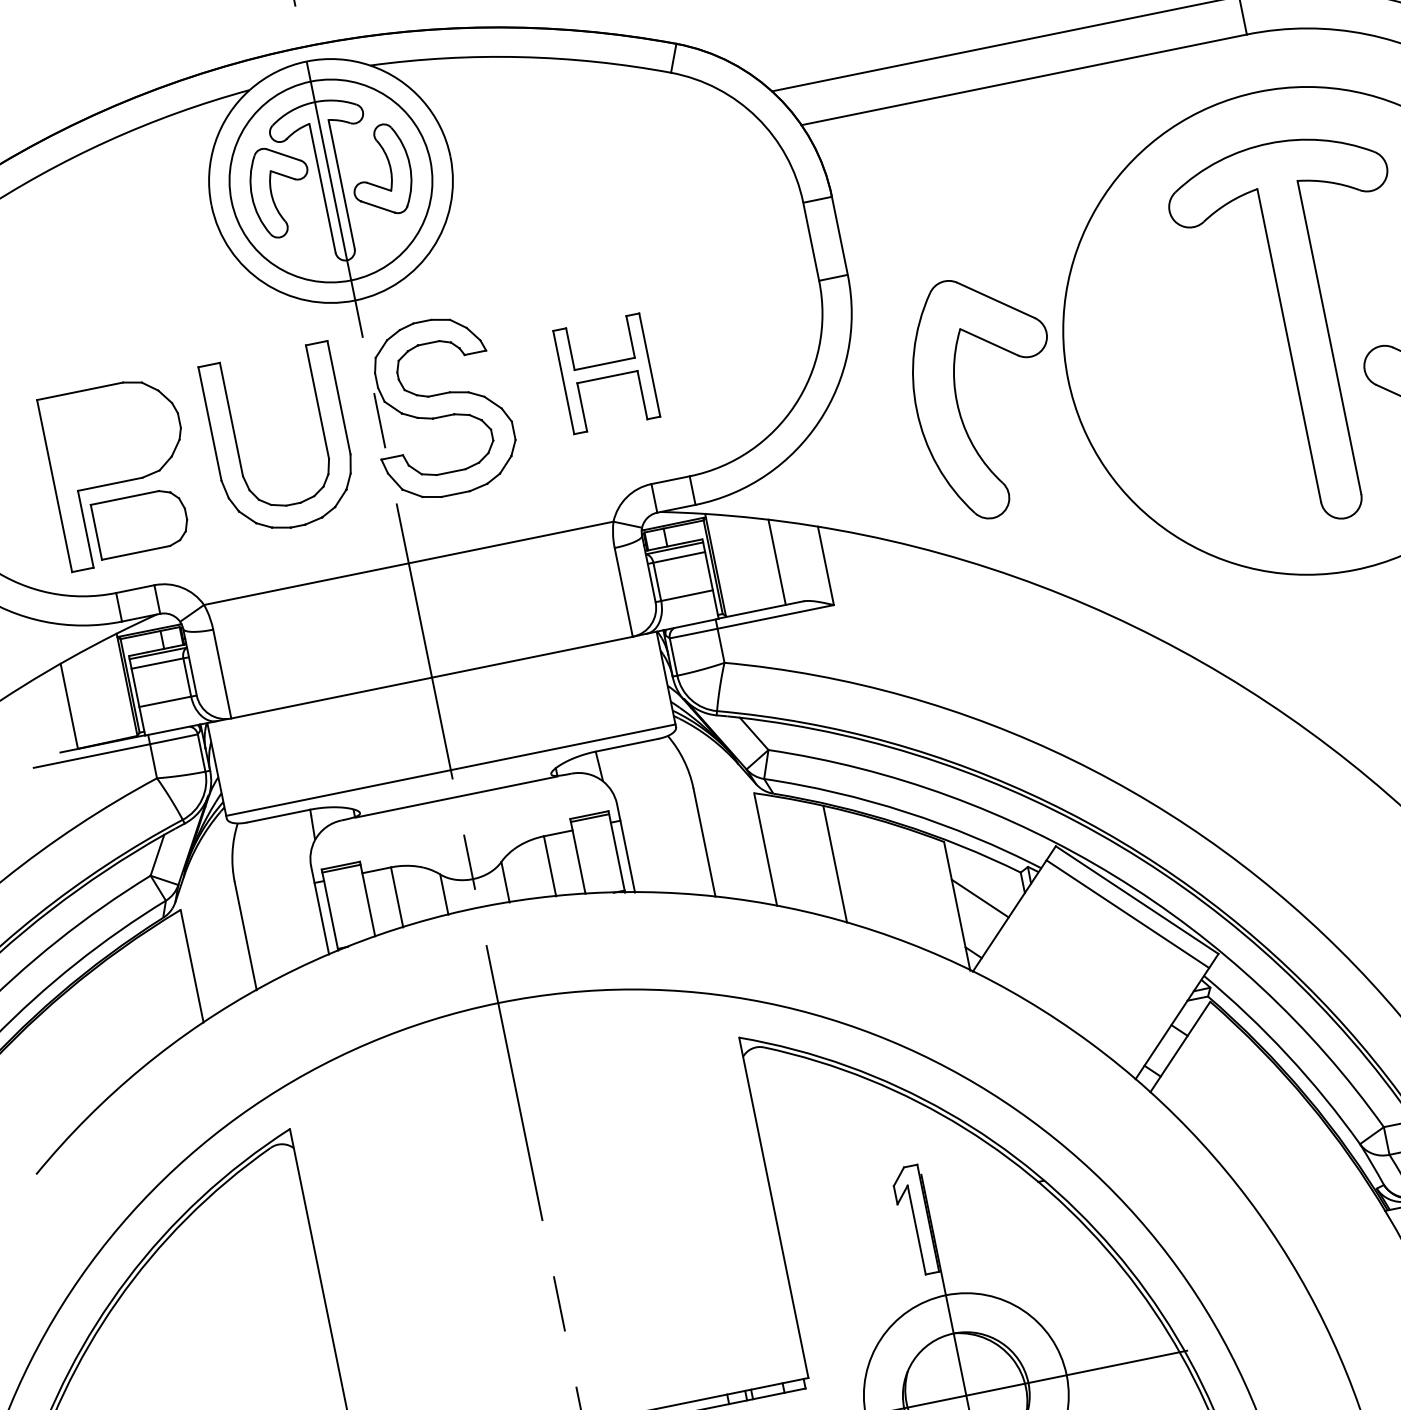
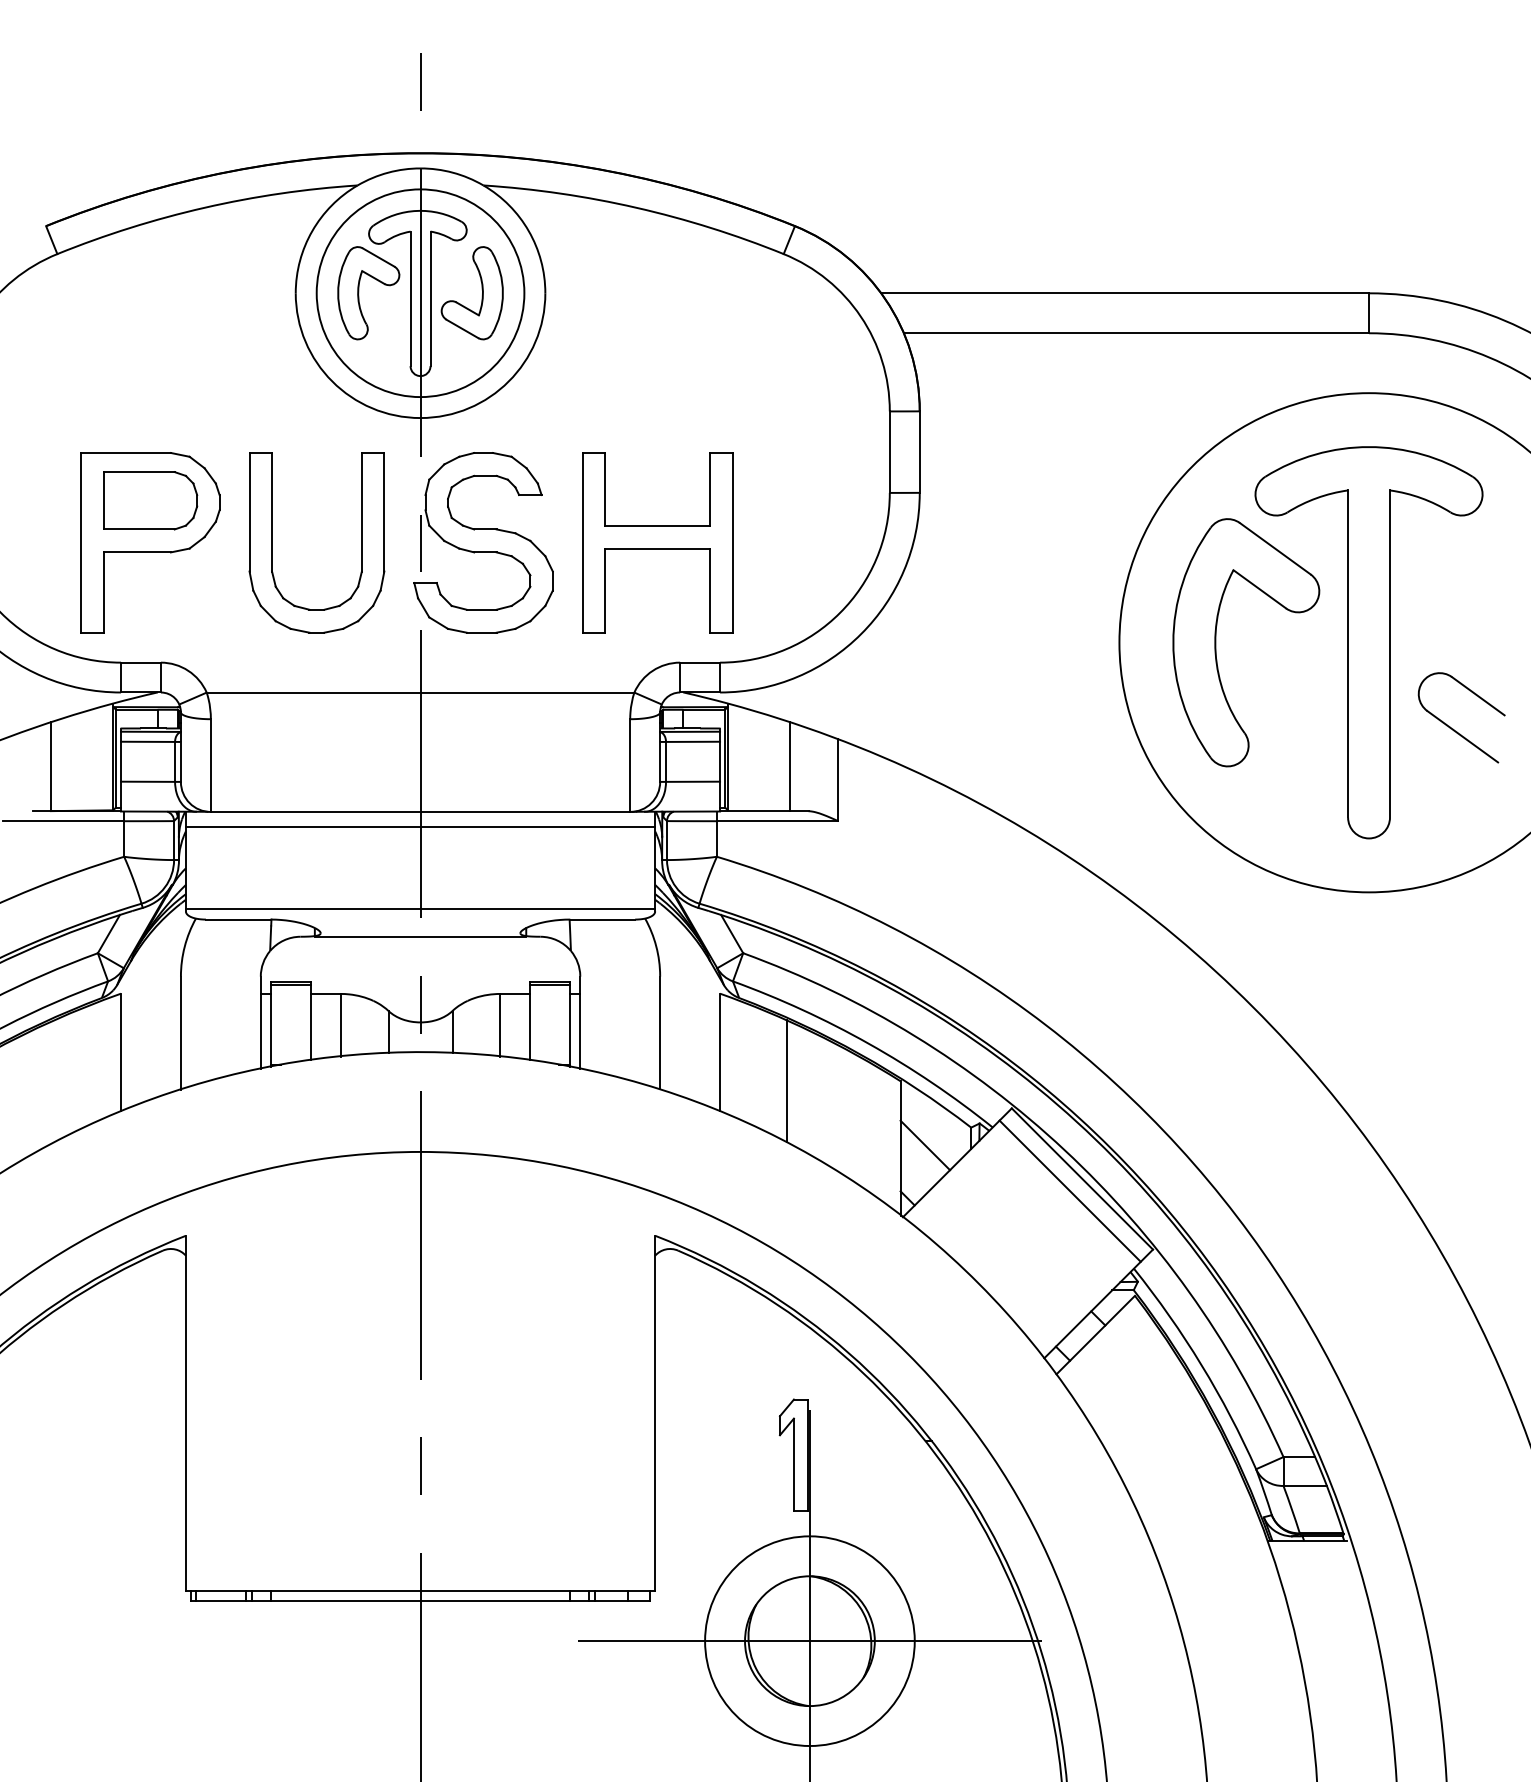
part: (606, 373) -> (657, 542), size x1.67
part: (958, 401) -> (1216, 642), moved
part: (141, 522) -> (150, 500), moved
line: (434, 691) -> (420, 826), added

